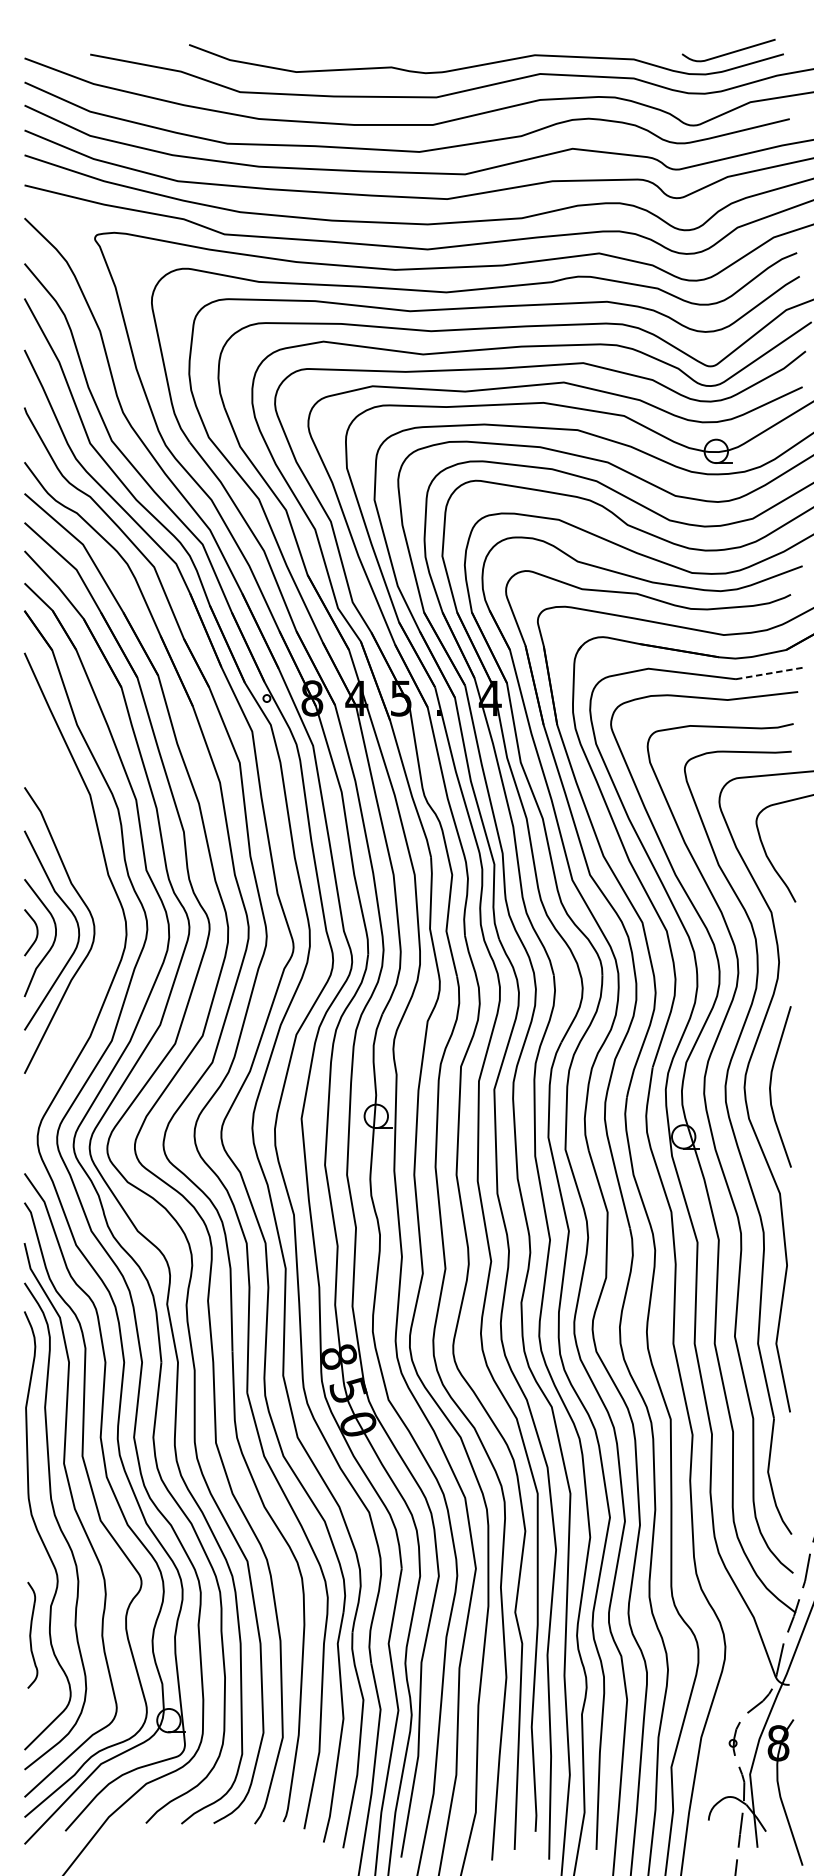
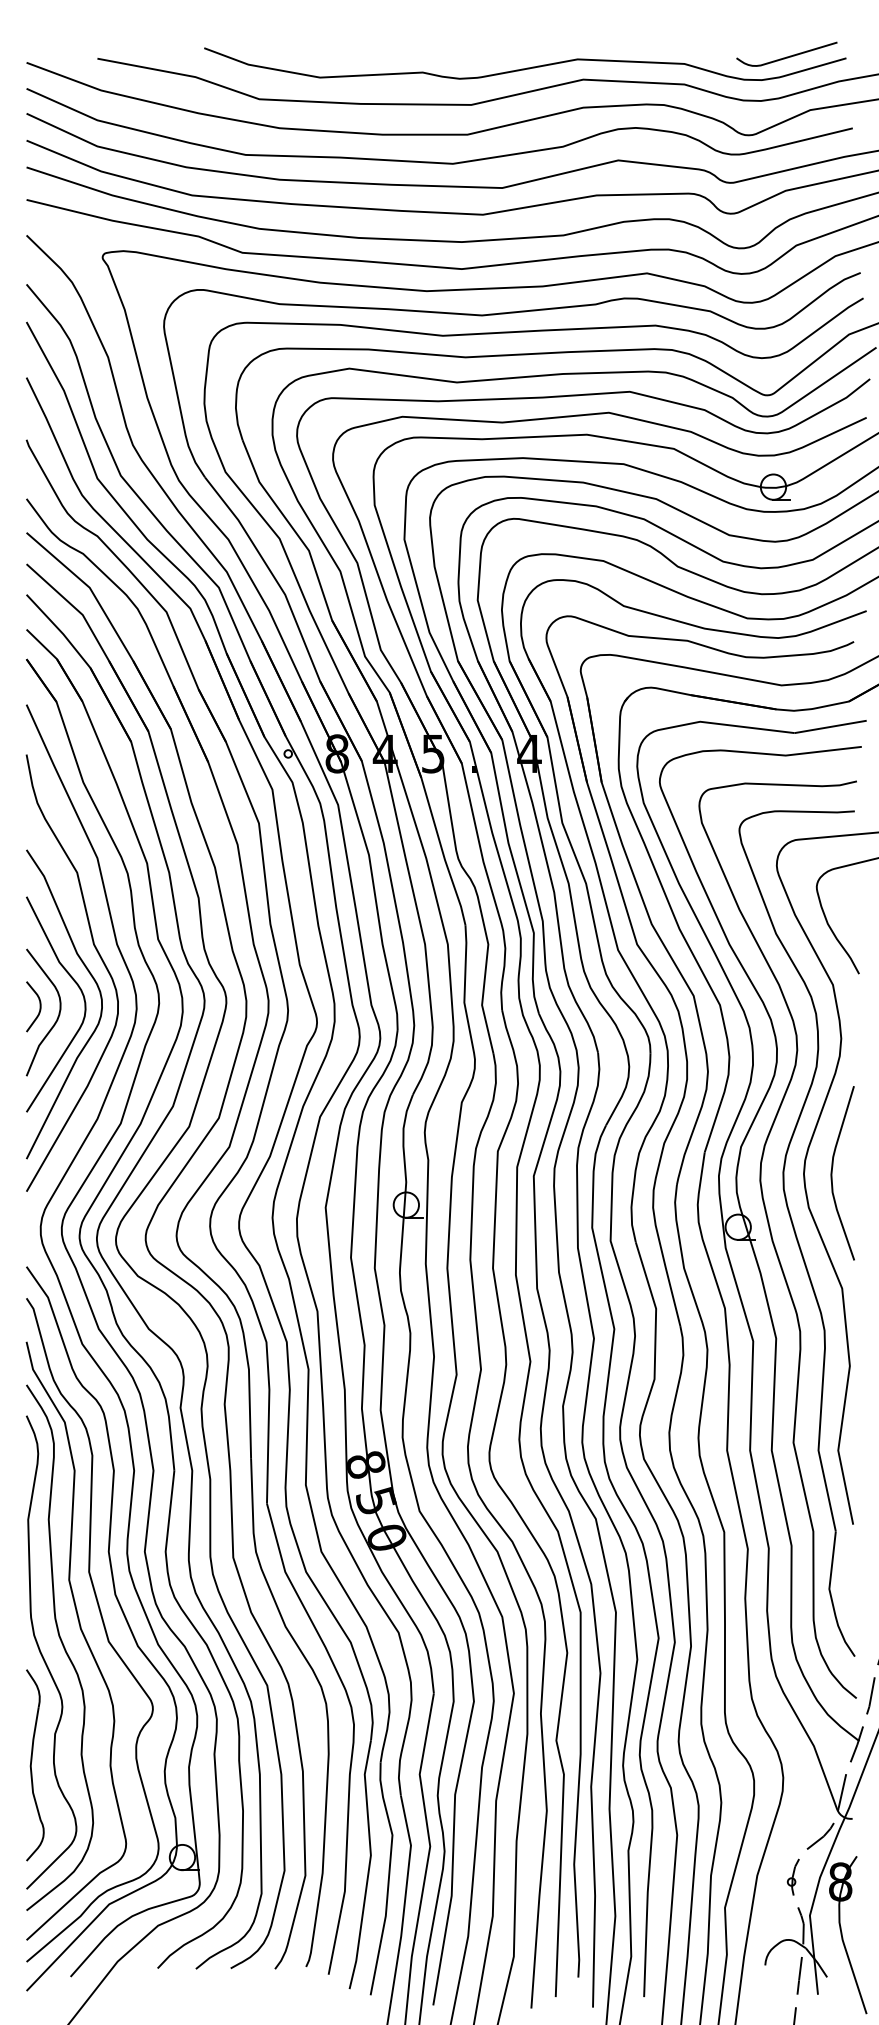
line: (769, 673) -> (830, 726), dashed -> solid
curve: (91, 885) -> (98, 955), added
part: (32, 1635) -> (35, 1765), size x1.67

